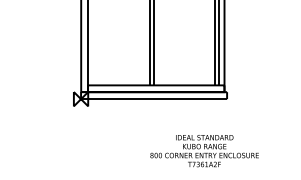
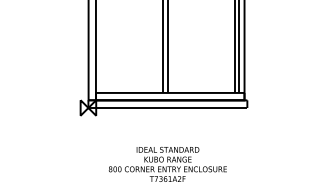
text: (204, 151) -> (167, 164), moved

